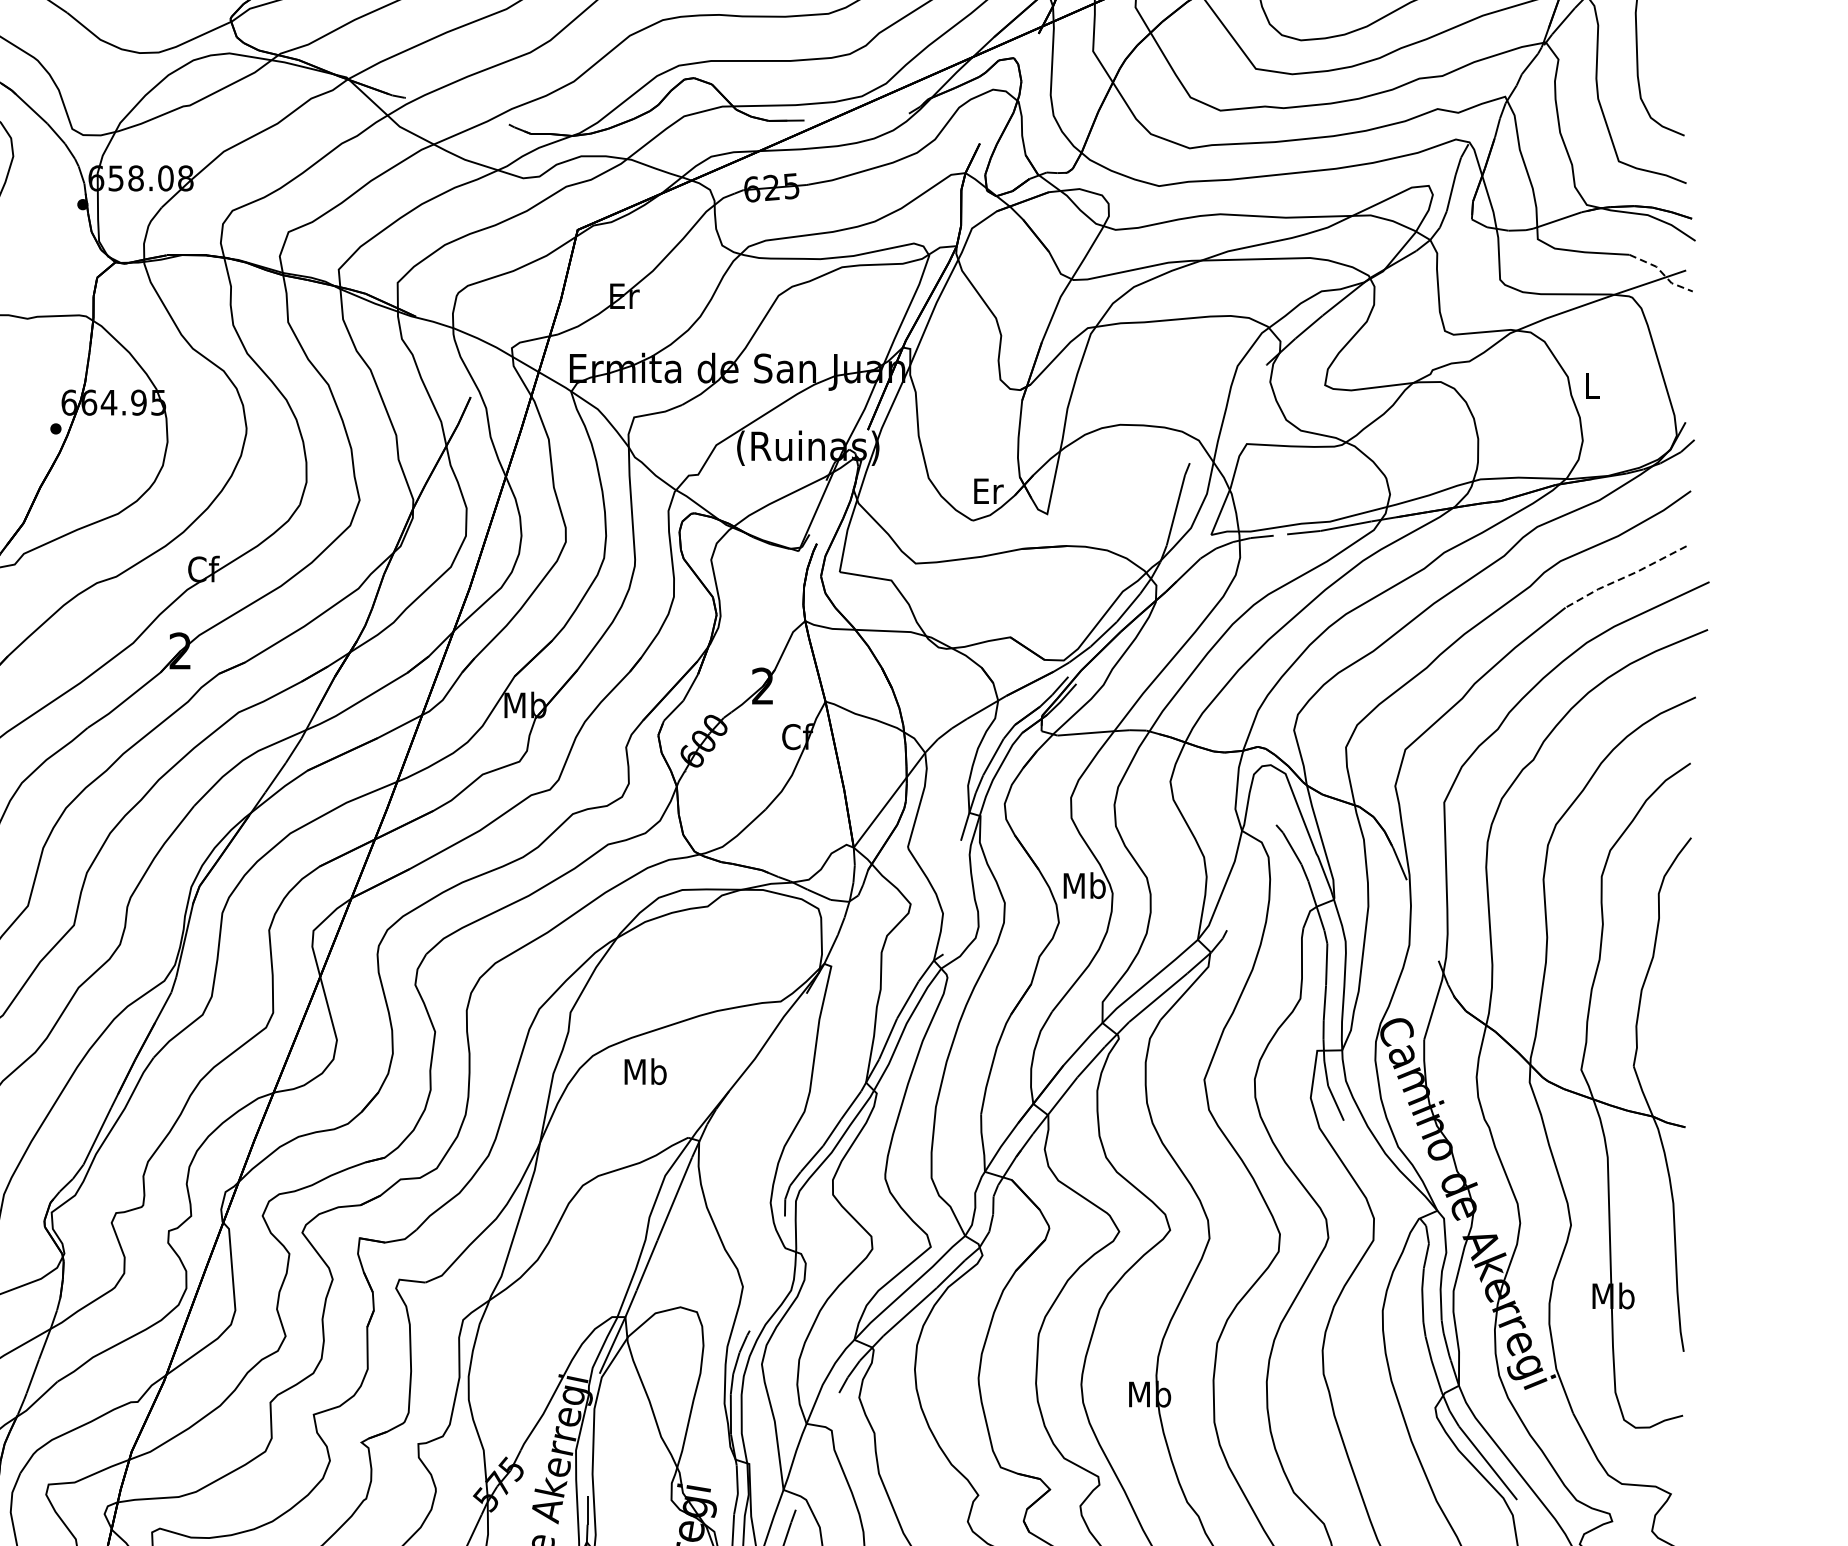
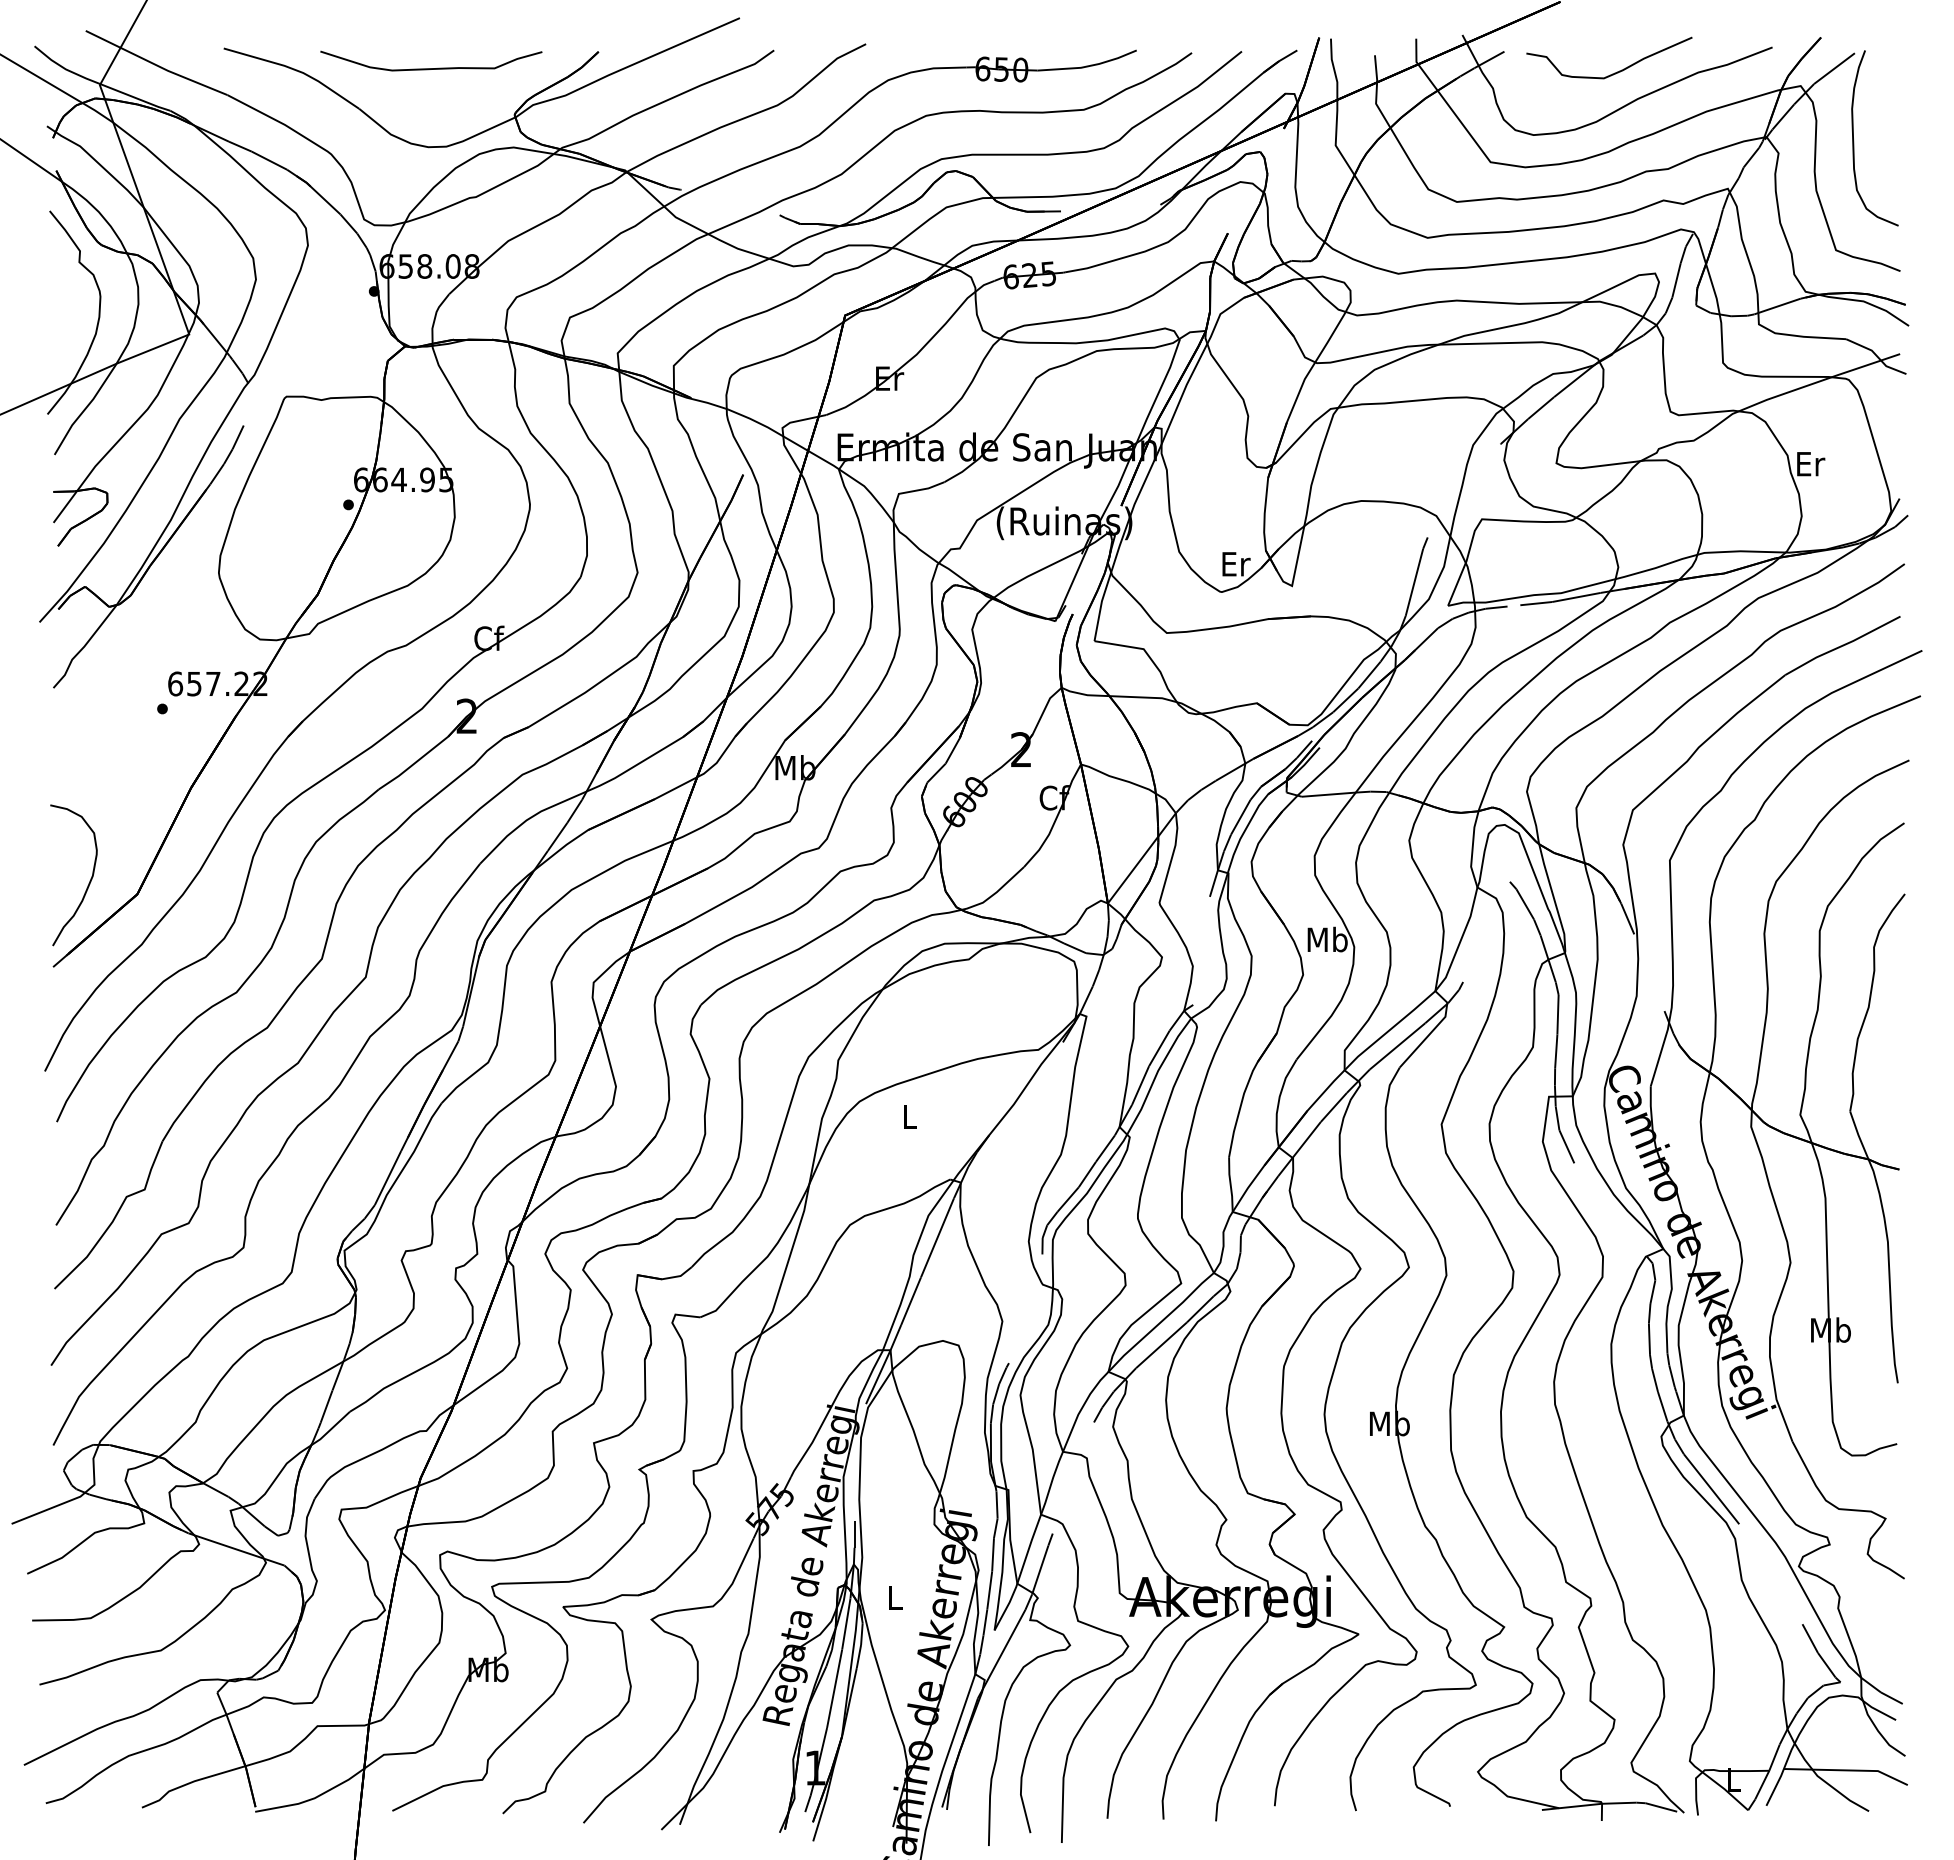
line: (1662, 273) -> (1877, 356), dashed -> solid
text: (1593, 386) -> (1811, 464), L -> Er
line: (1625, 576) -> (1842, 645), dashed -> solid
text: (645, 1071) -> (909, 1116), Mb -> L

